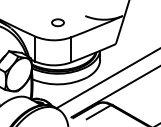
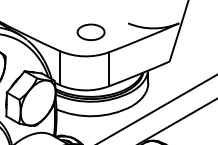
part: (57, 22) -> (90, 32), size x1.67

